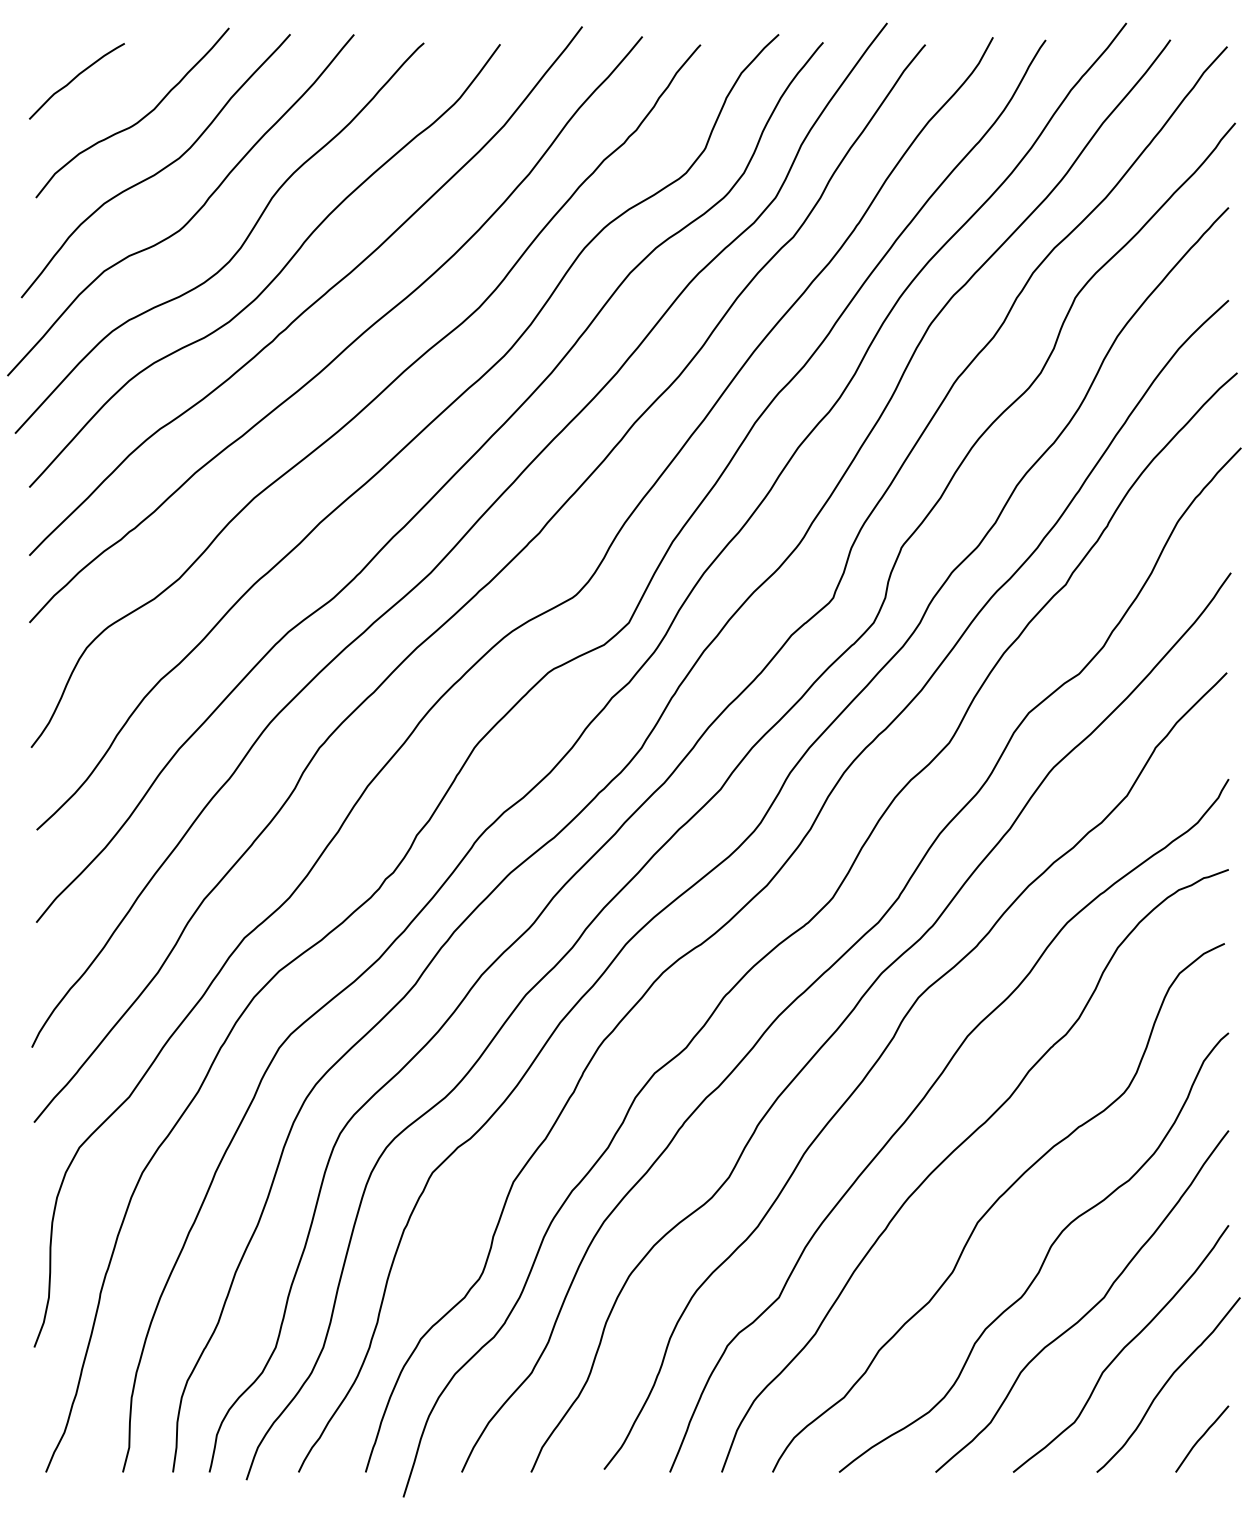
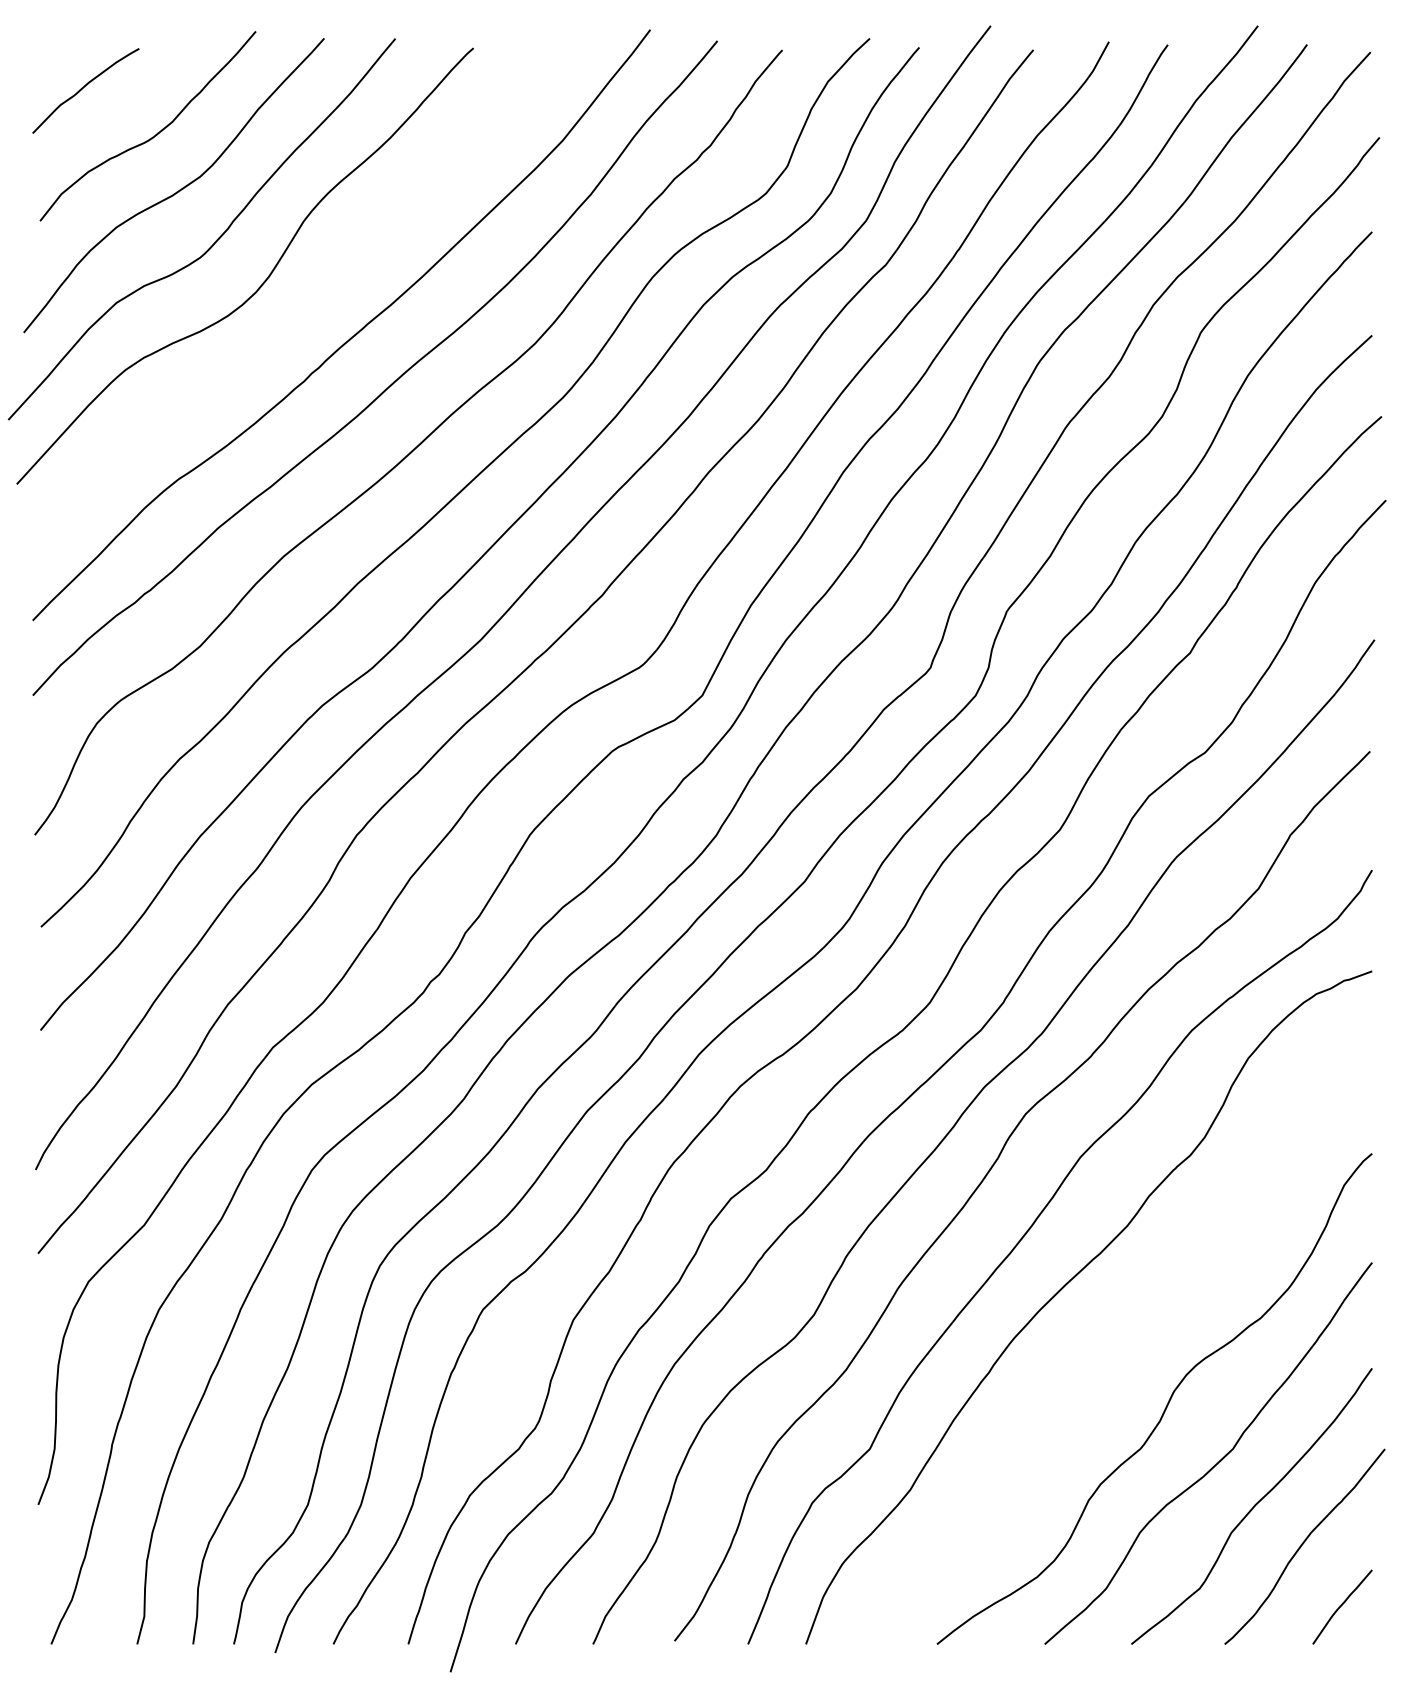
curve: (275, 276) -> (307, 308), removed
curve: (995, 1203) -> (1111, 1344), removed

